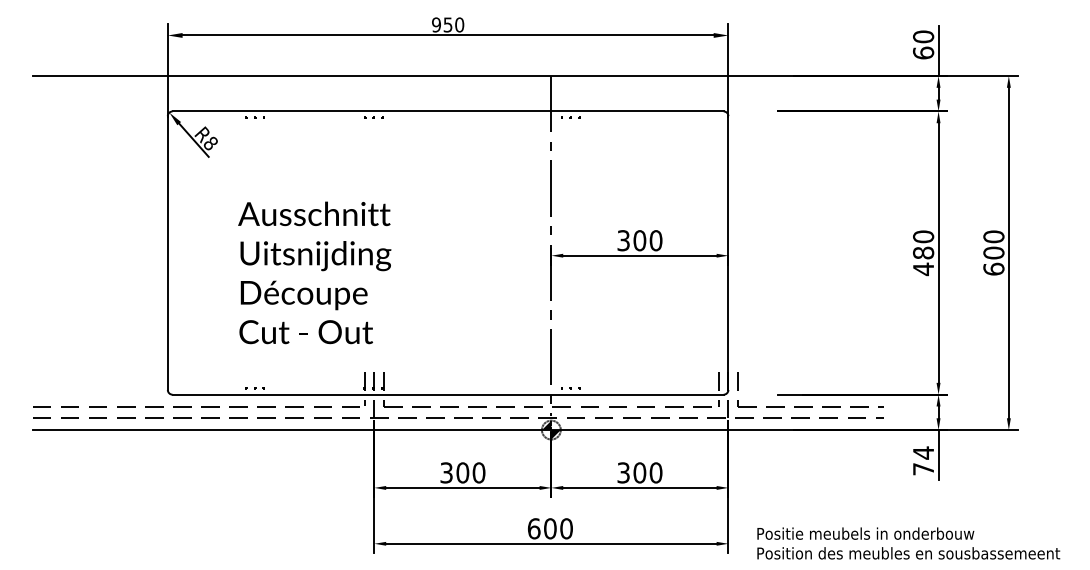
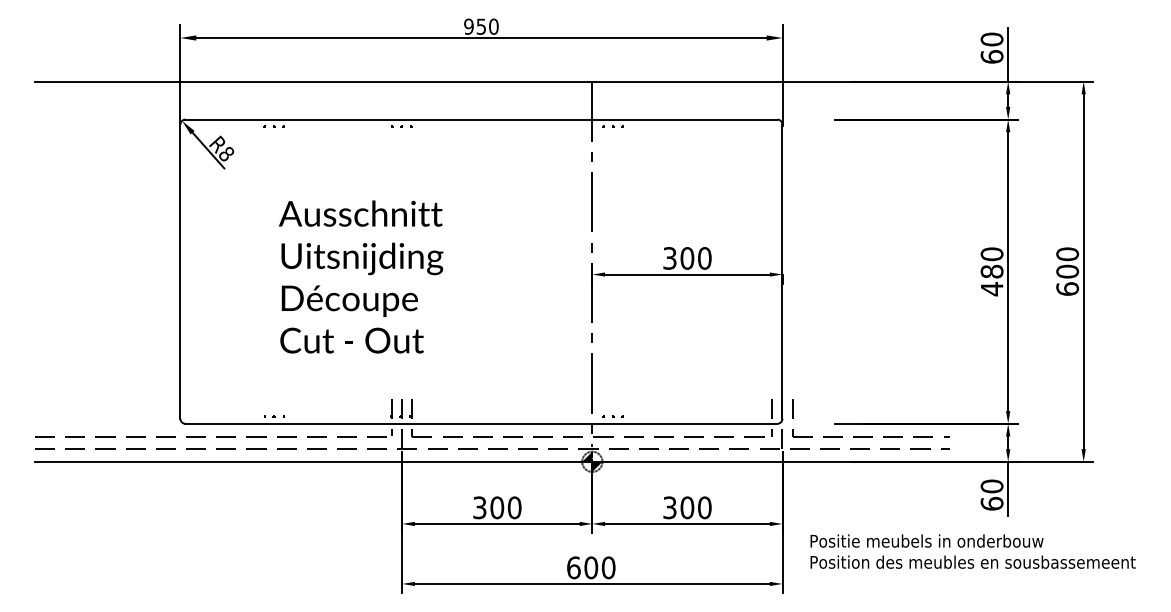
text: (315, 272) -> (361, 276), moved
text: (923, 460) -> (991, 494), 74 -> 60
text: (908, 543) -> (972, 551), moved

